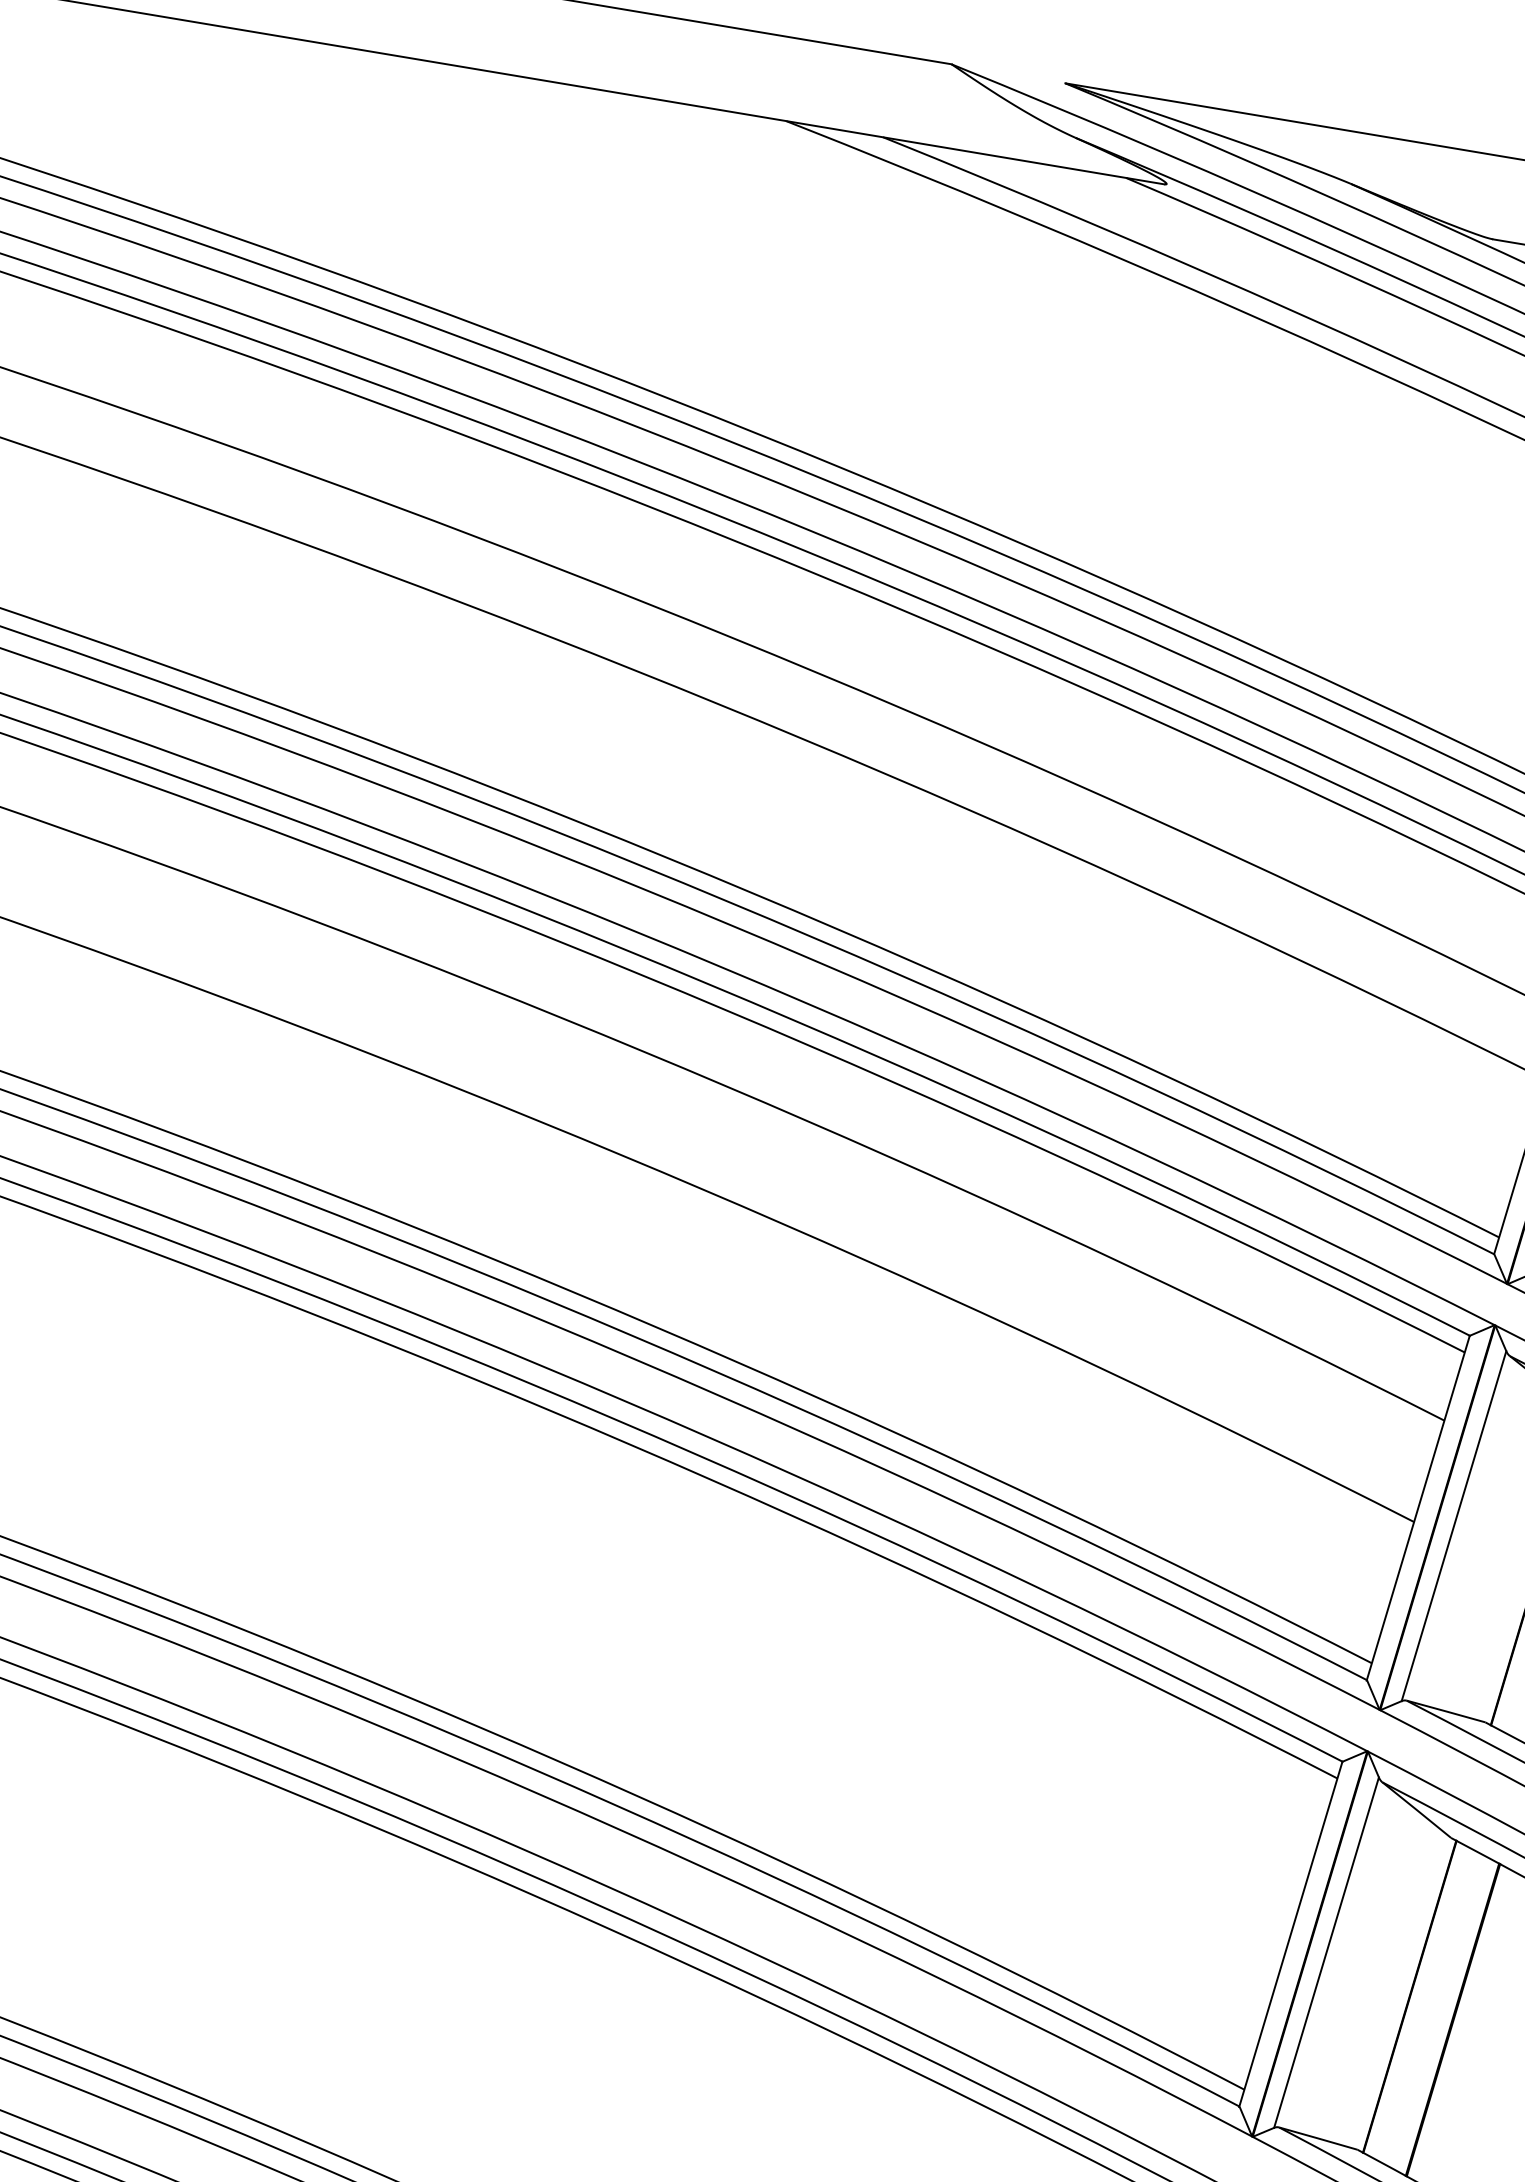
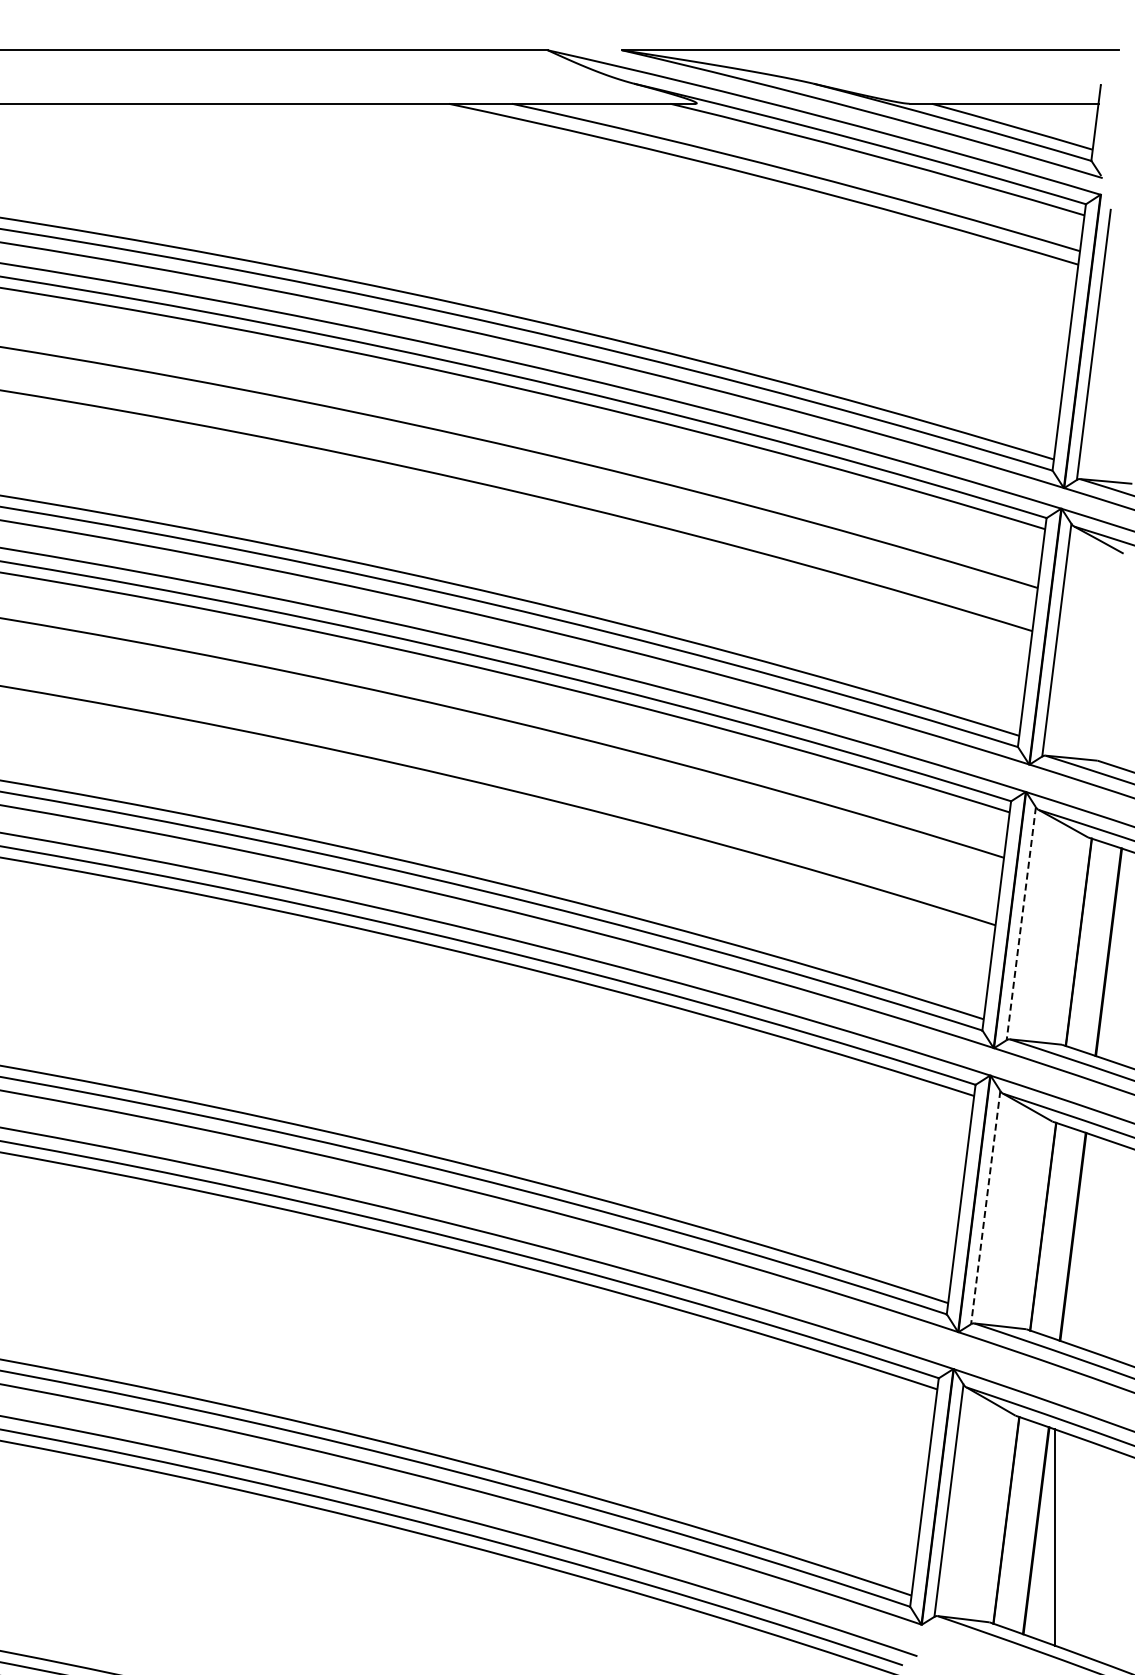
line: (1454, 1527) -> (1021, 924), solid -> dashed
line: (1326, 1952) -> (985, 1207), solid -> dashed

